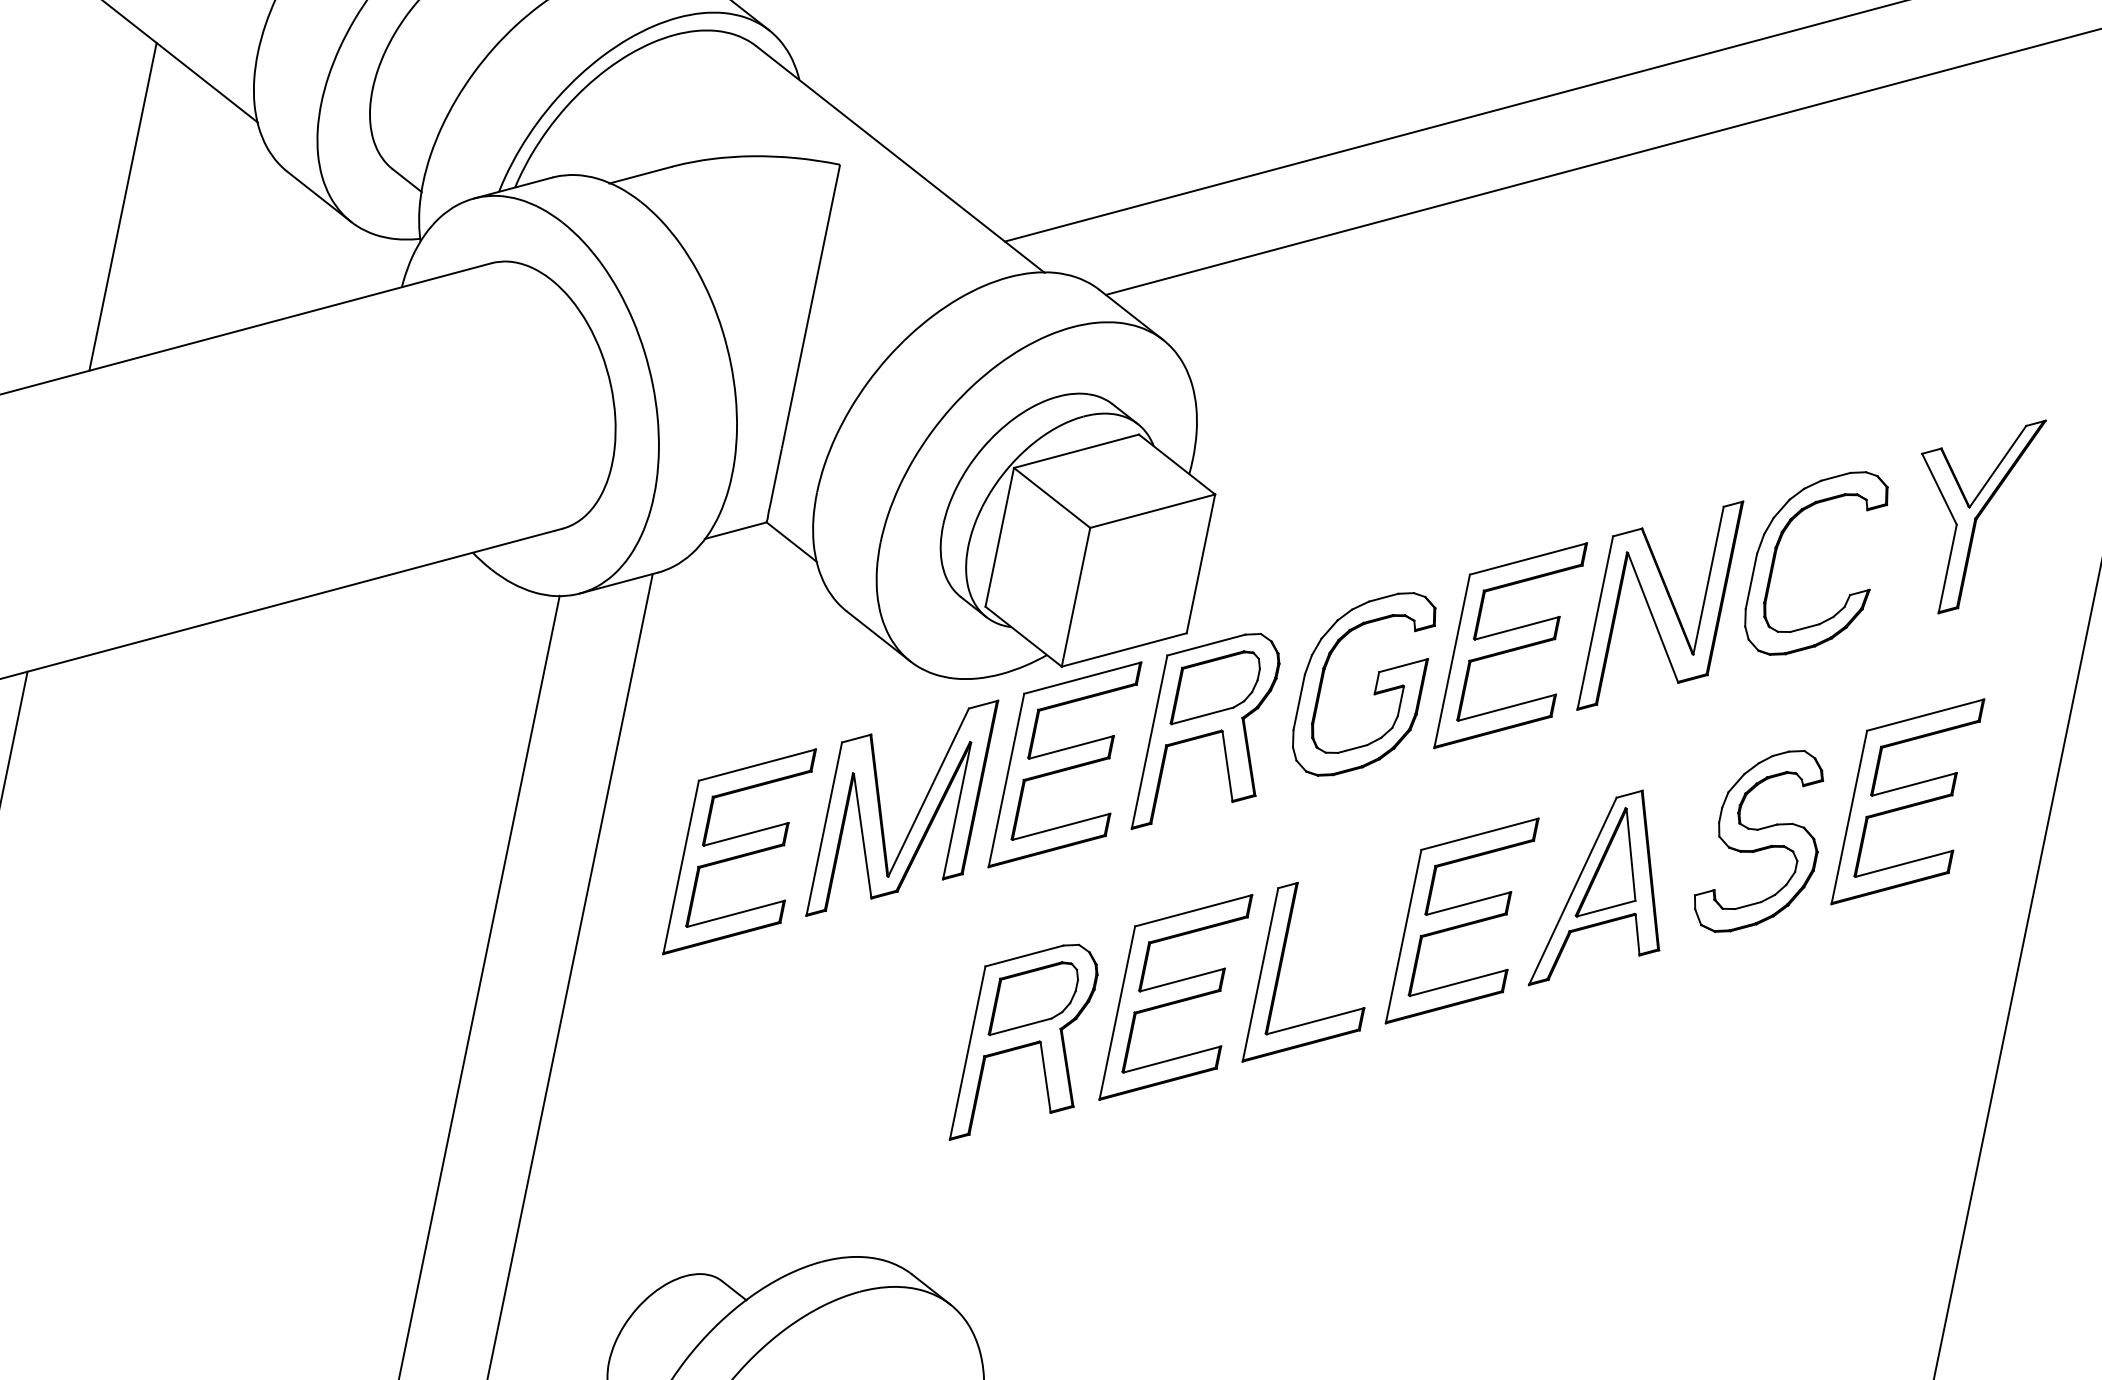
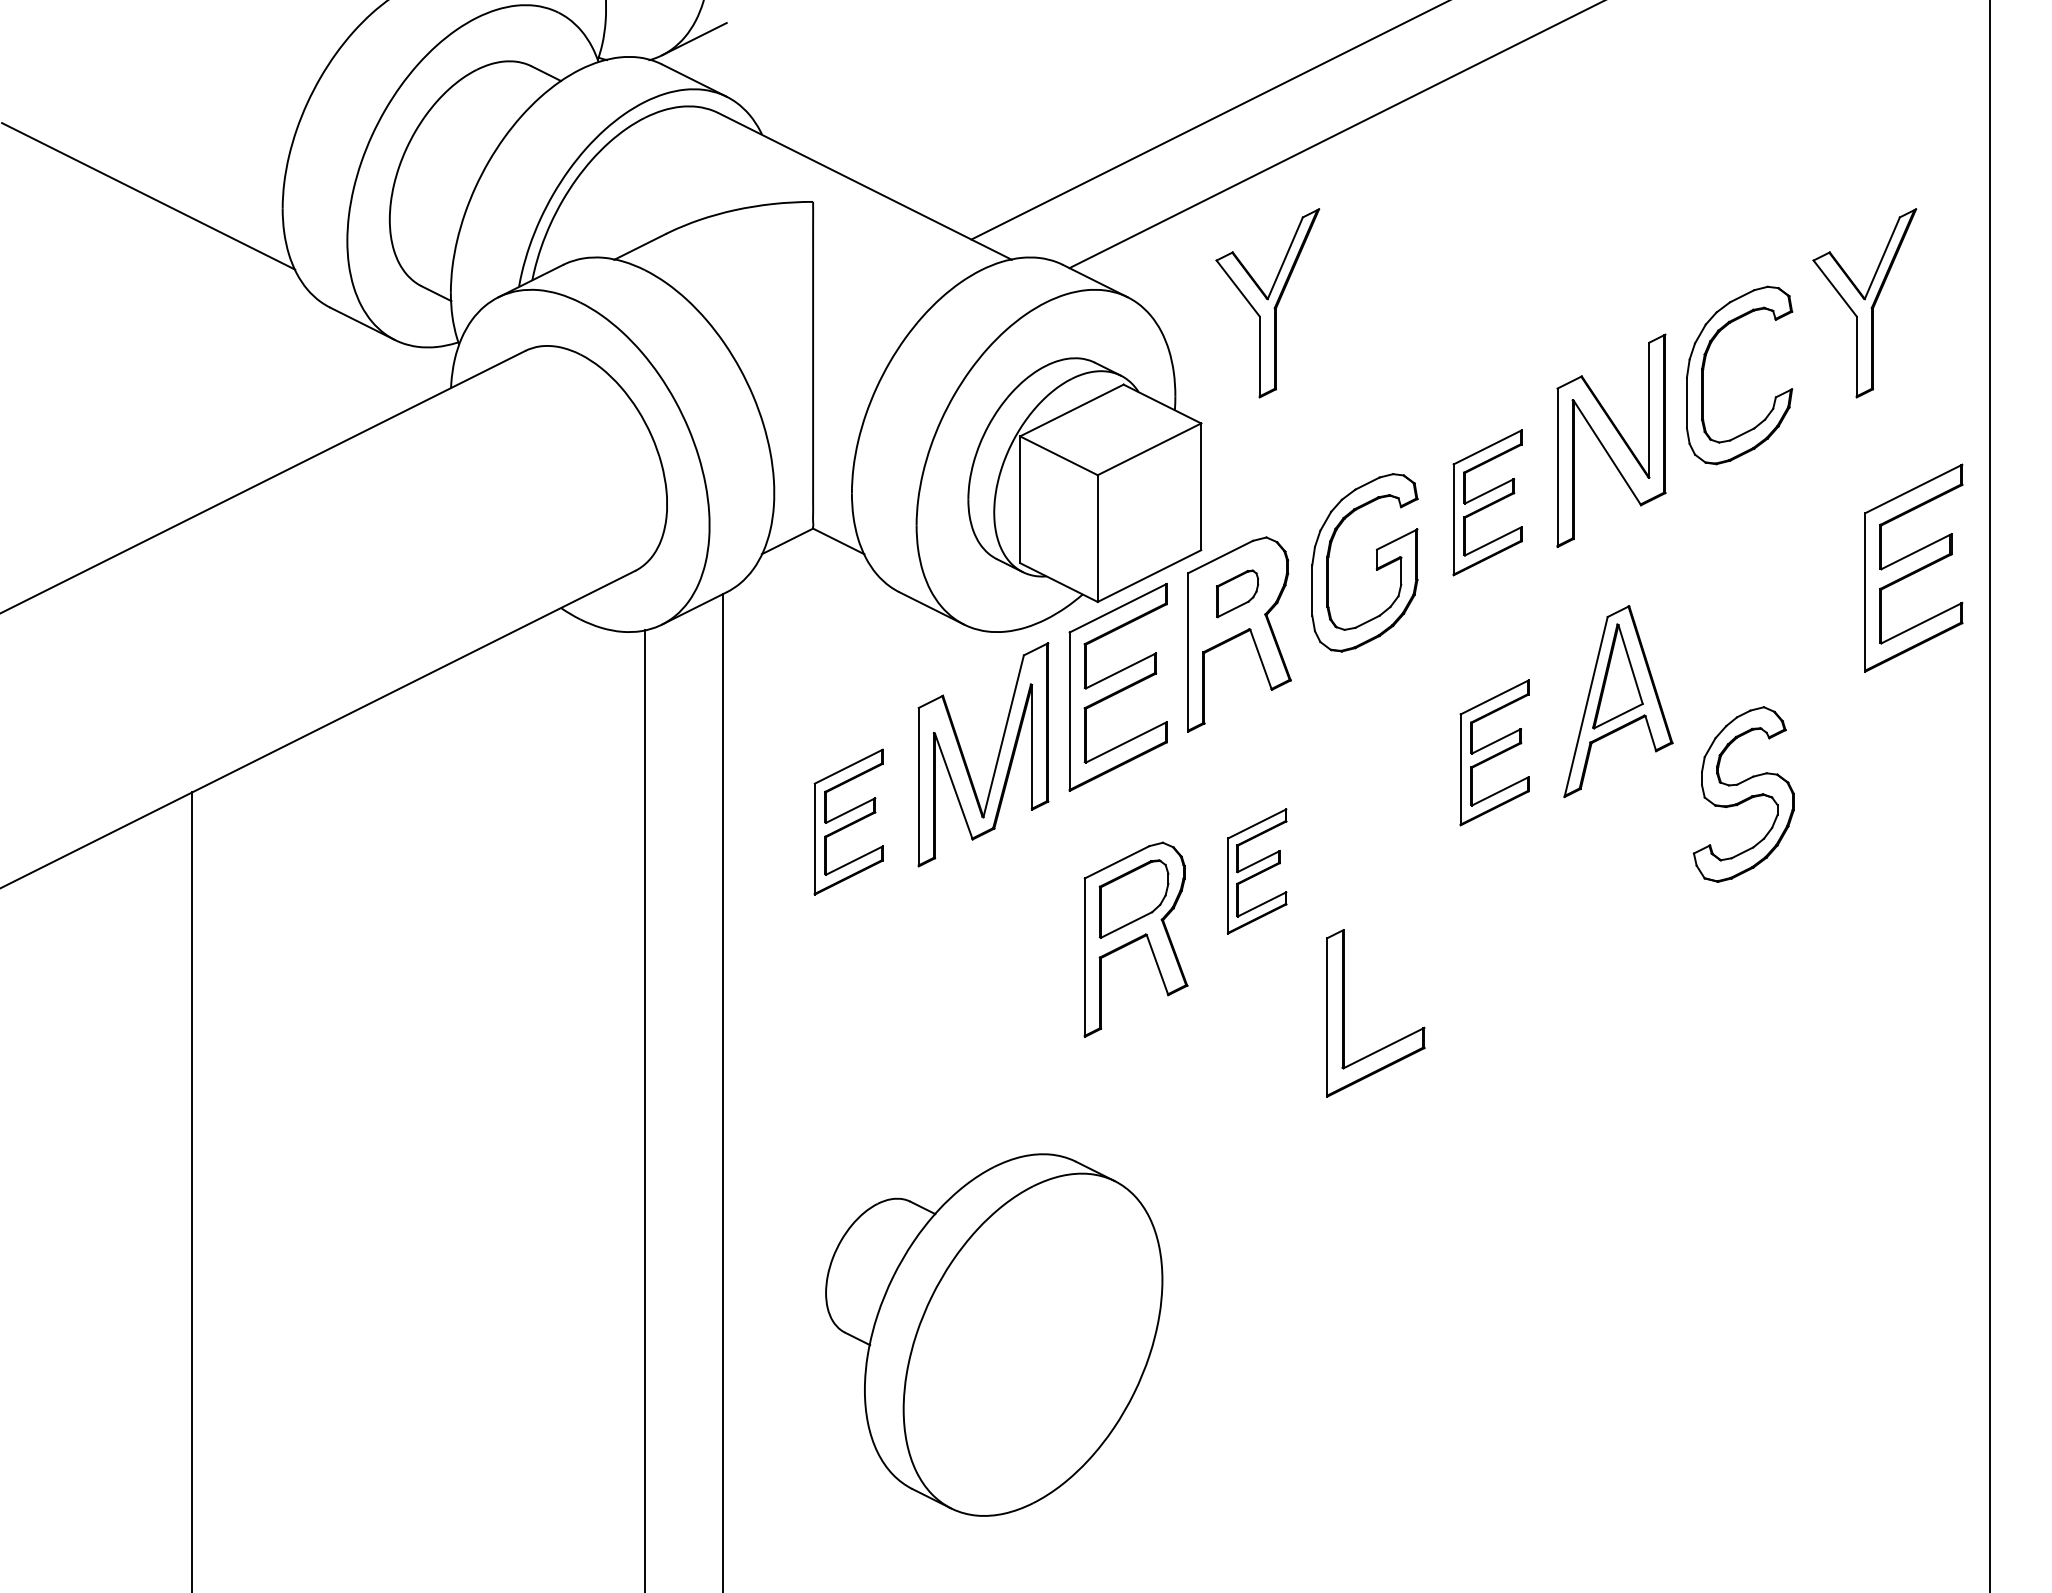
line: (123, 206) -> (192, 367), removed
part: (1314, 378) -> (1267, 303), added
part: (1510, 645) -> (1487, 502), size x0.7
part: (1216, 688) -> (1237, 593), size x0.6
part: (1907, 801) -> (1913, 567), moved
part: (1762, 841) -> (1743, 794), moved
part: (739, 850) -> (848, 821), size x0.7
part: (1462, 920) -> (1494, 752), size x0.7
part: (1280, 974) -> (1344, 1013), moved
part: (1174, 997) -> (1256, 871), size x0.6

